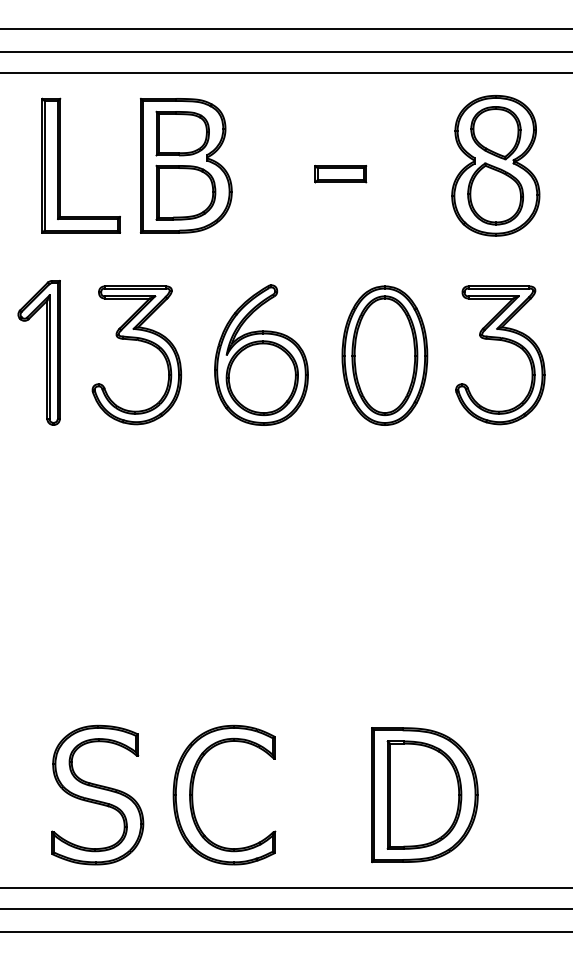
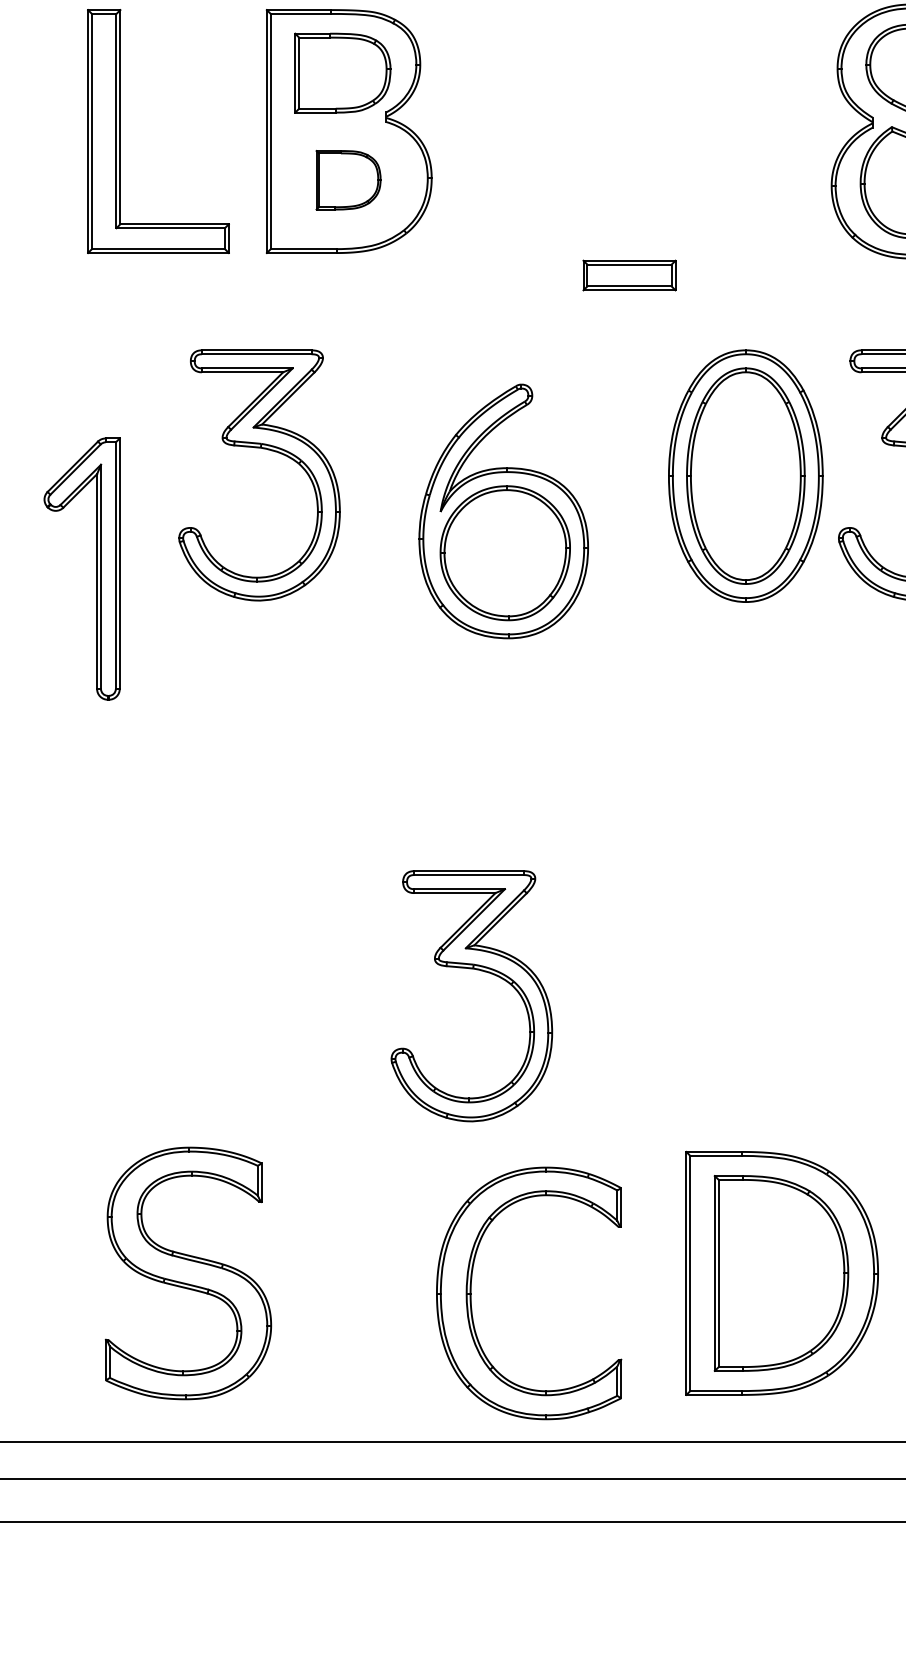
part: (340, 174) -> (628, 276), moved
part: (185, 192) -> (347, 179), size x0.6
part: (46, 352) -> (95, 568), moved
part: (261, 354) -> (503, 510), moved
part: (384, 355) -> (745, 475), moved
part: (255, 628) -> (474, 971), added
part: (193, 794) -> (472, 1292), moved

